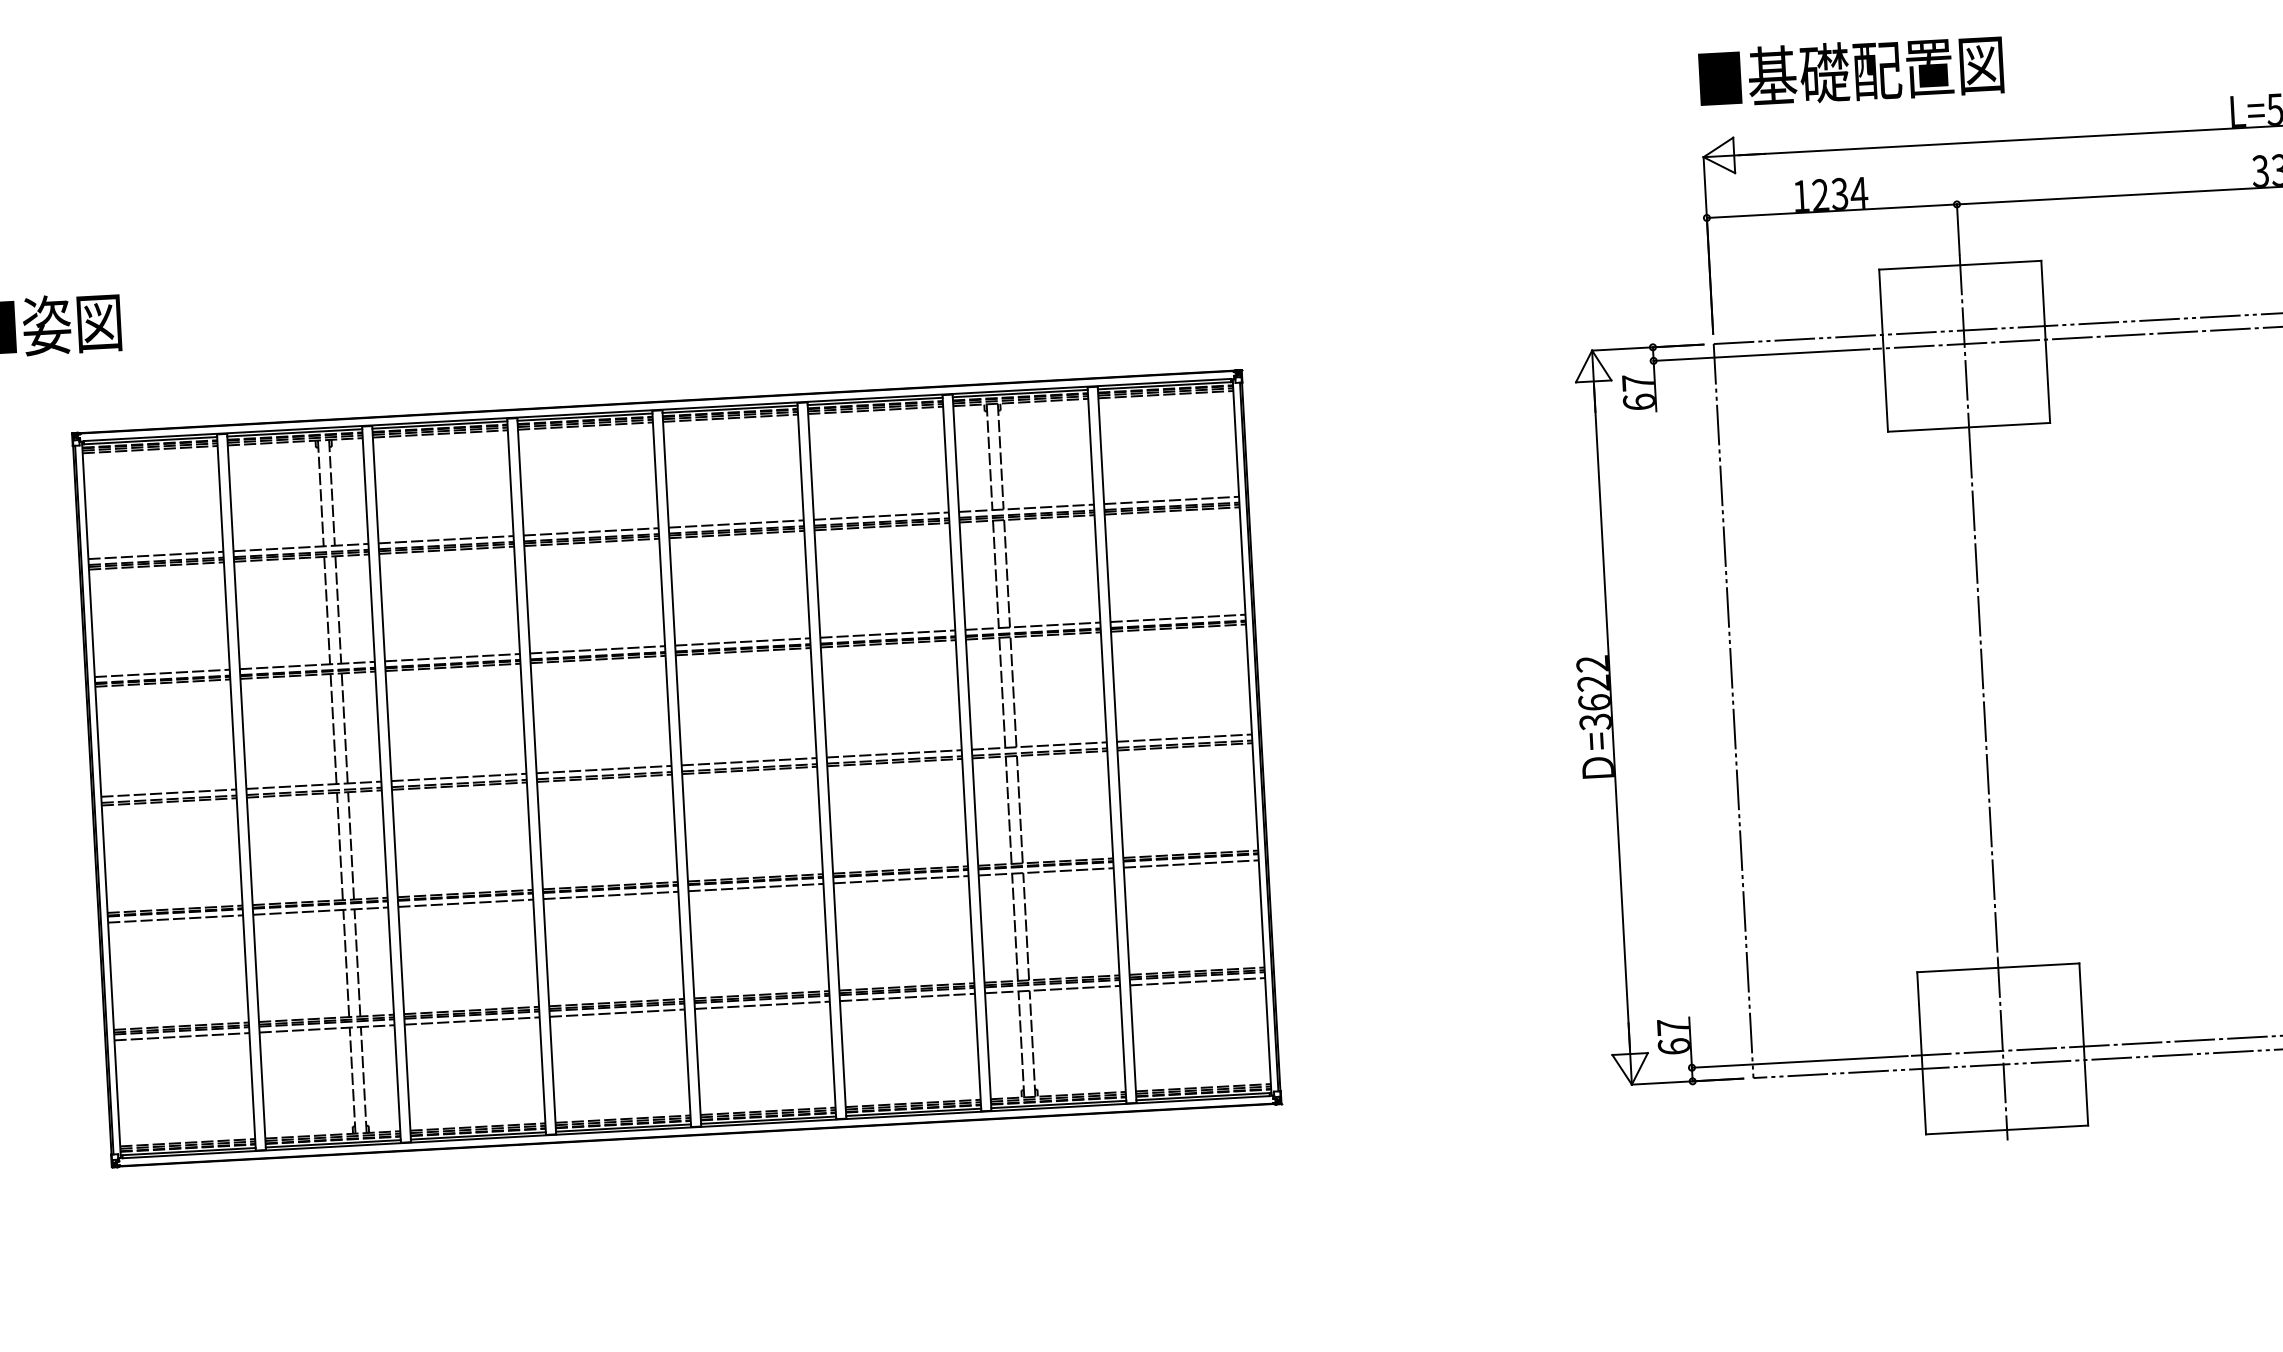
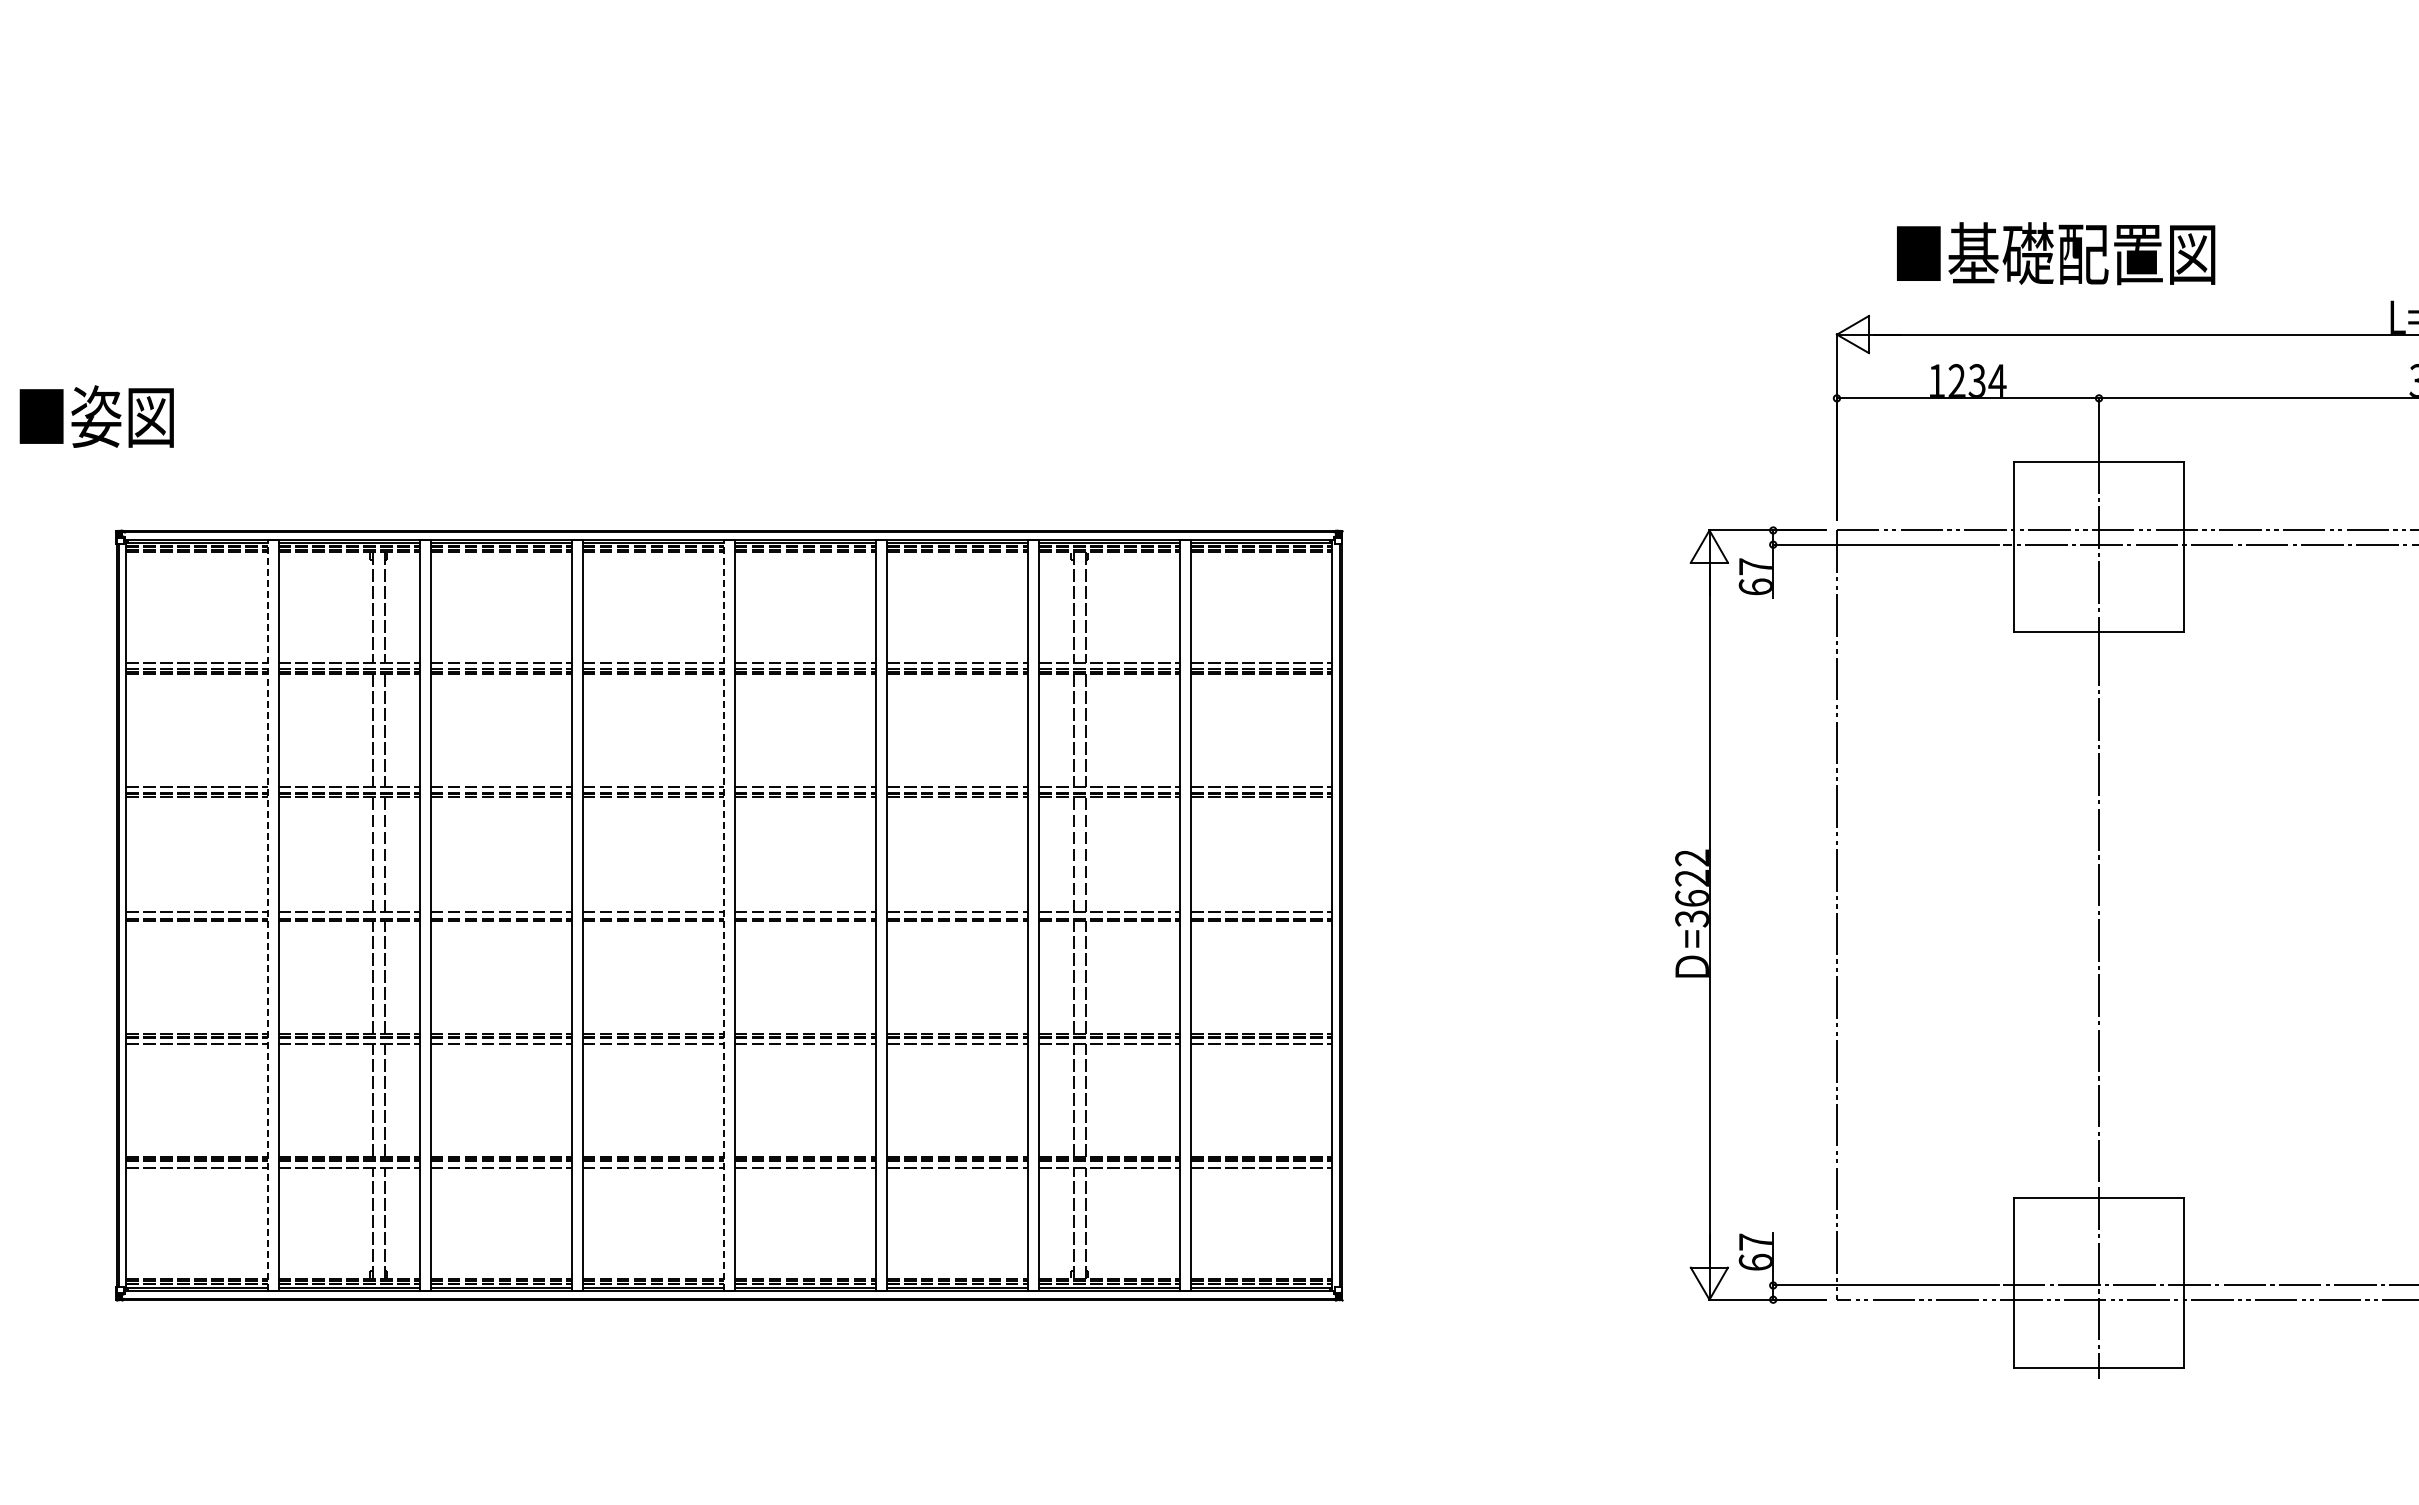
text: (1851, 71) -> (2056, 253), moved
line: (672, 768) -> (724, 915), solid -> dashed
line: (236, 792) -> (267, 915), solid -> dashed

